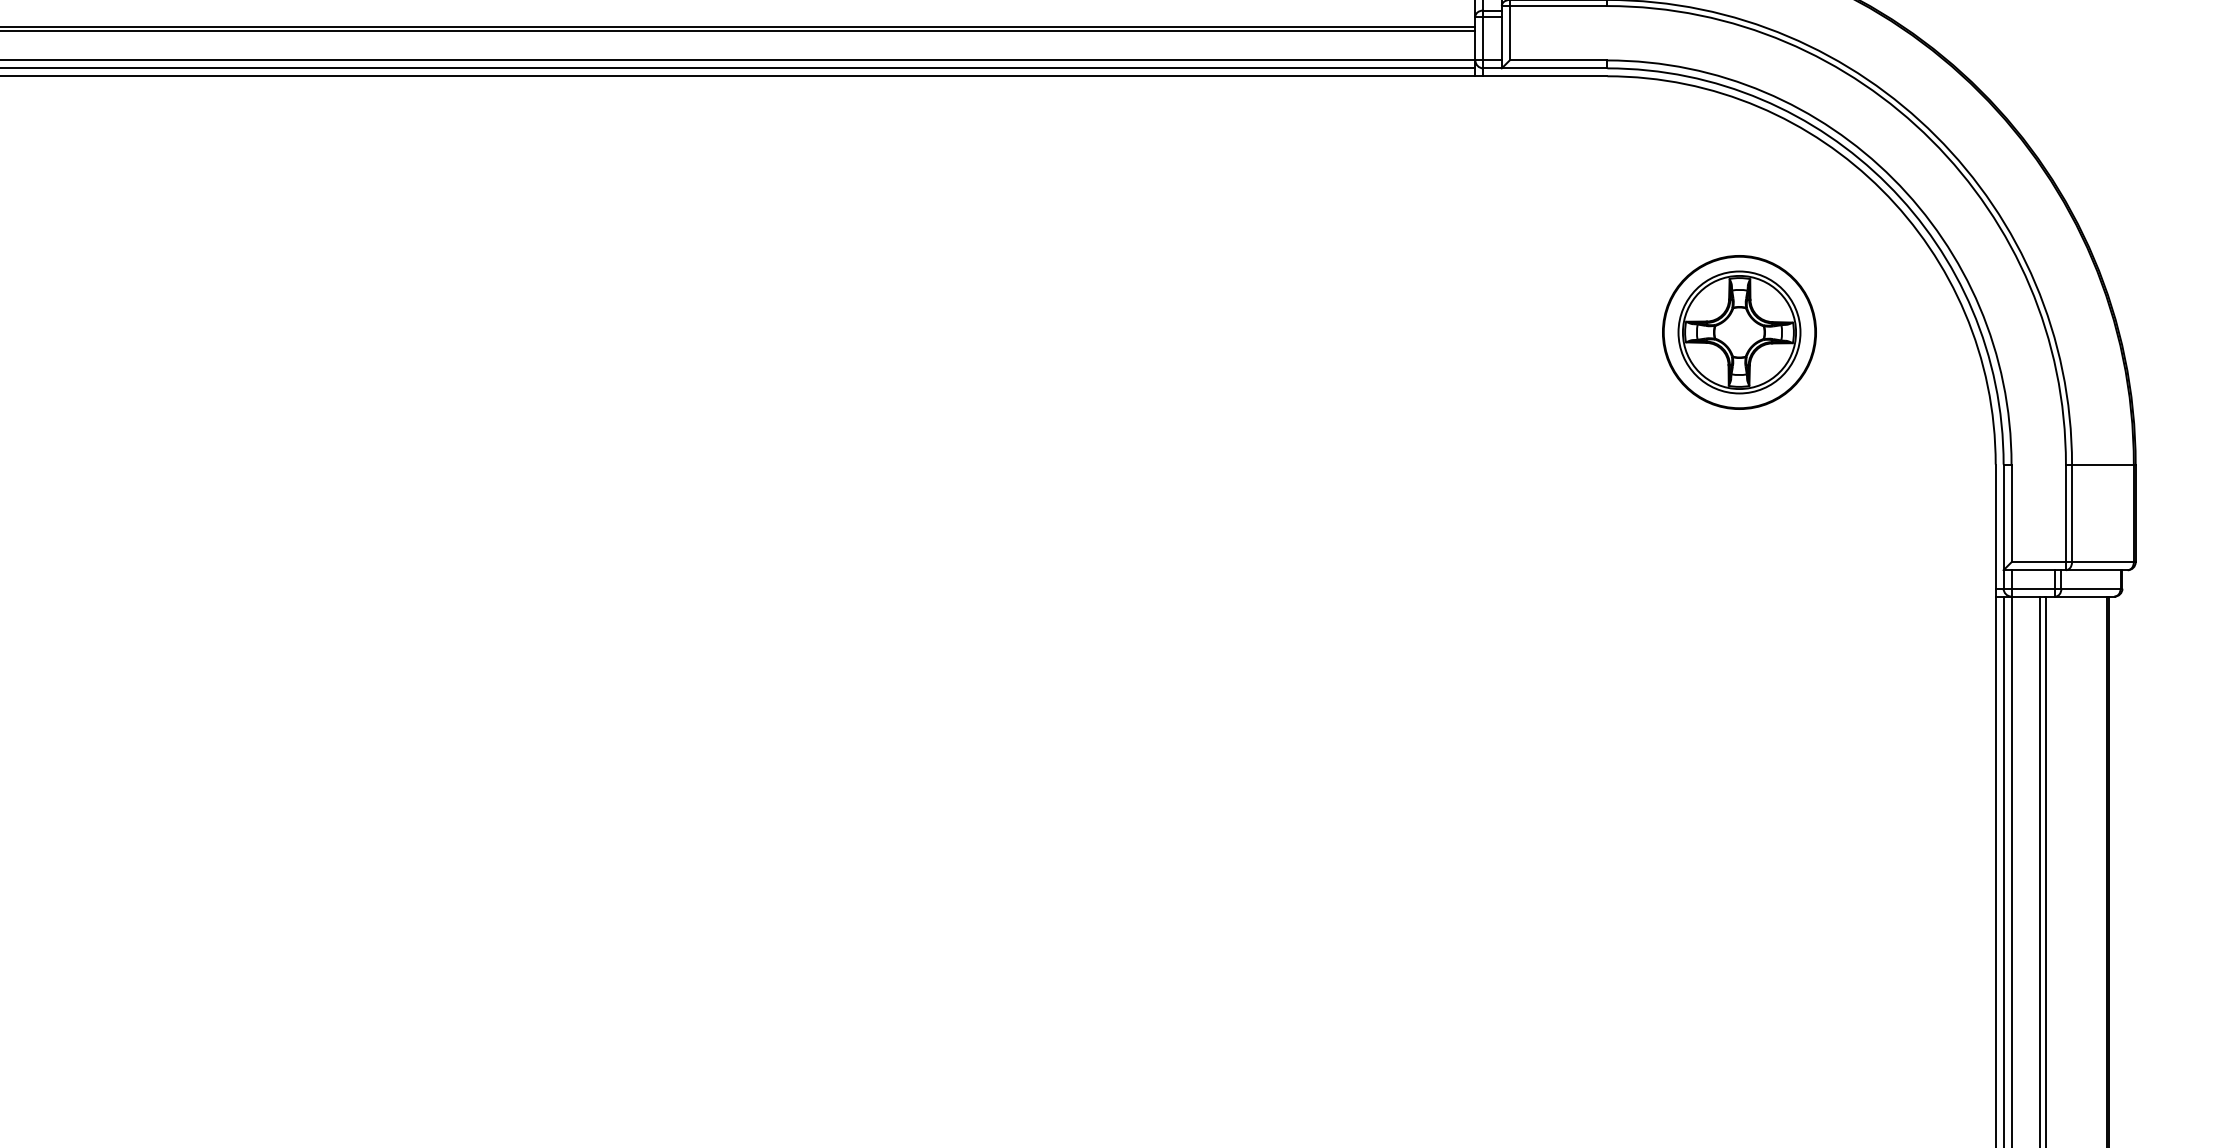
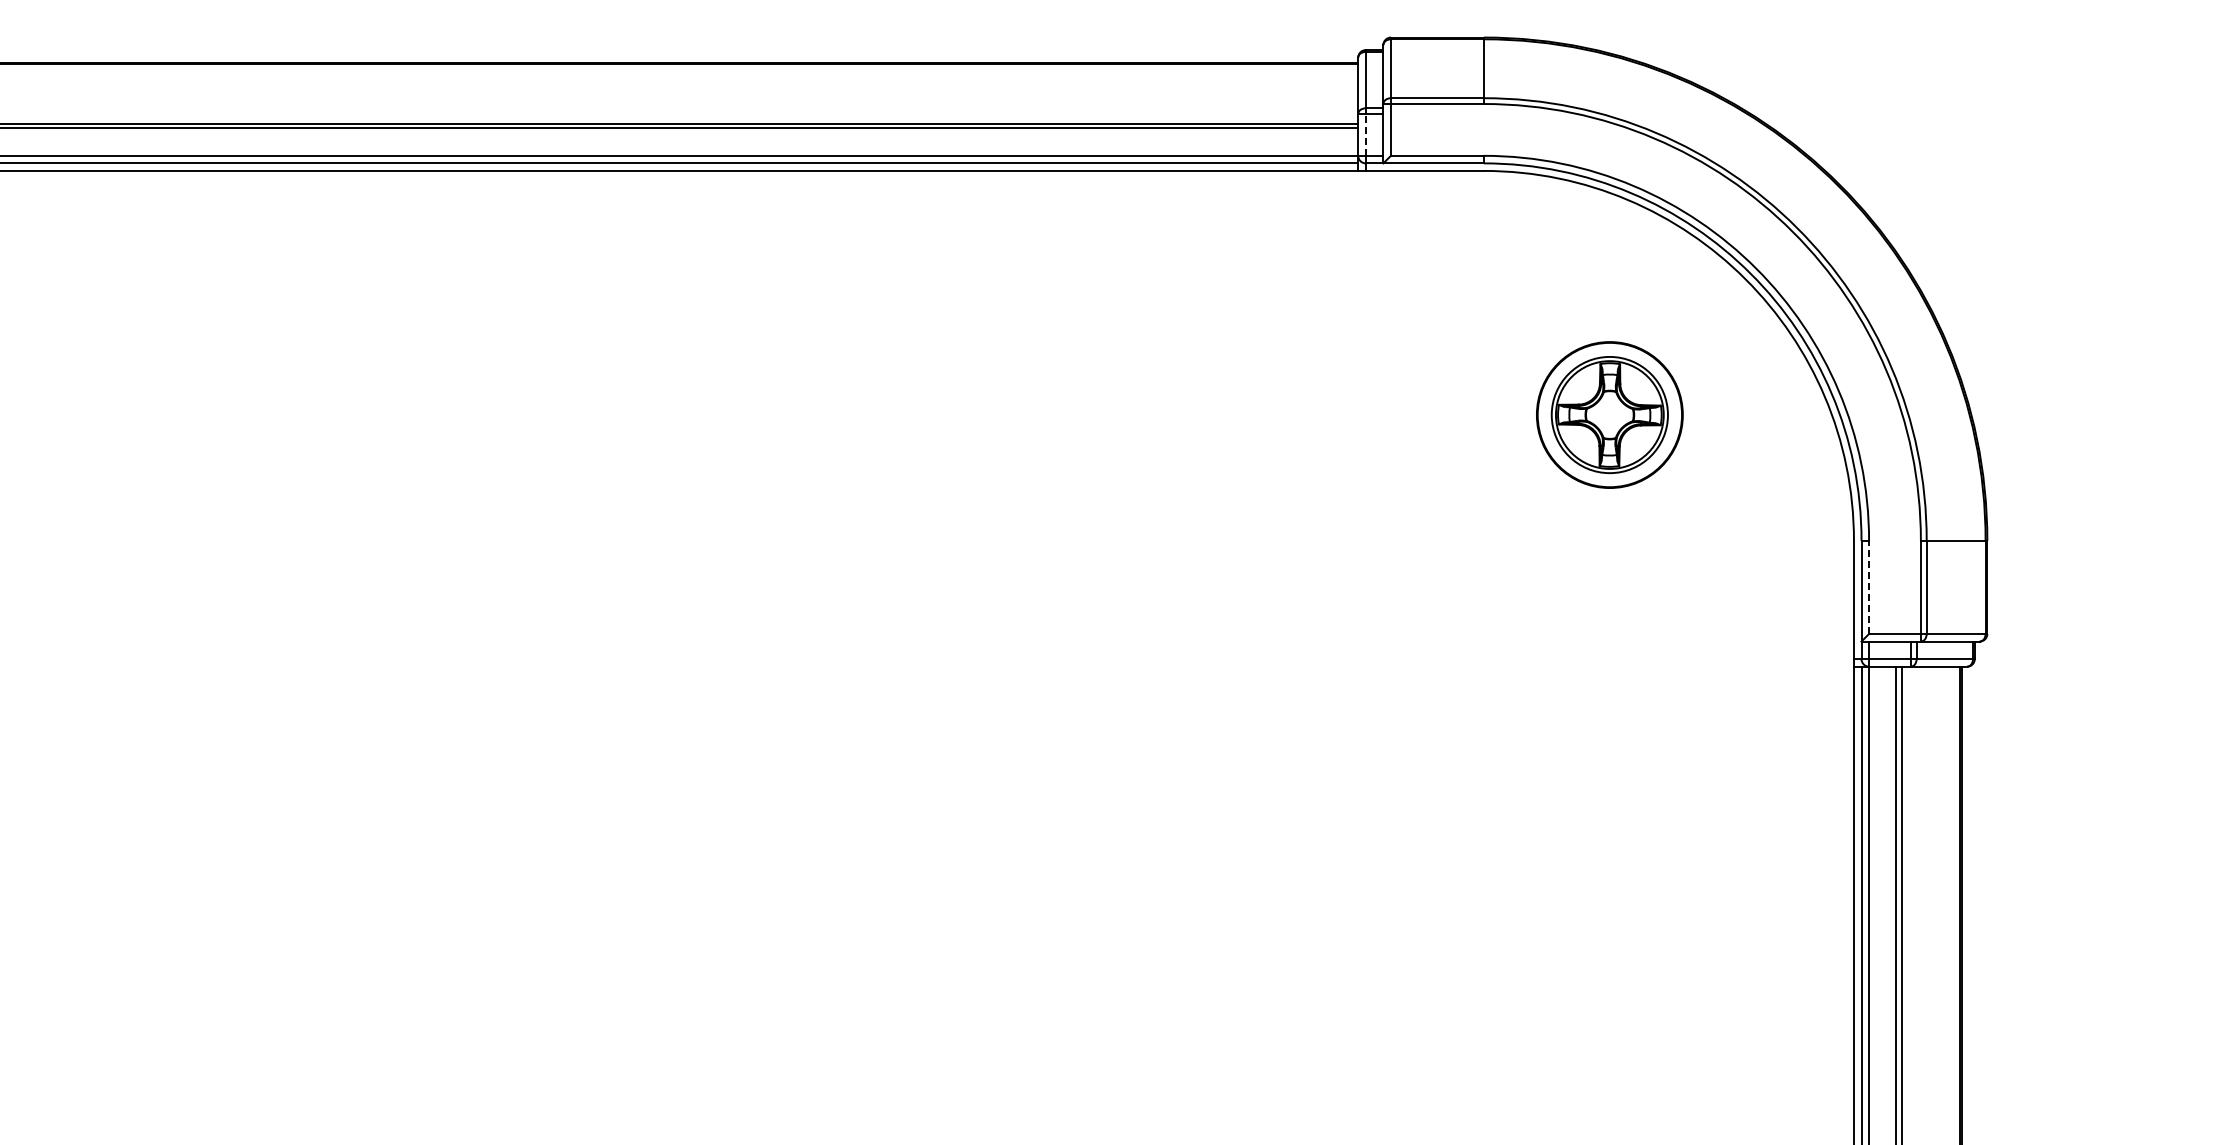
line: (1483, 38) -> (1365, 134), solid -> dashed
line: (2011, 513) -> (1869, 587), solid -> dashed

